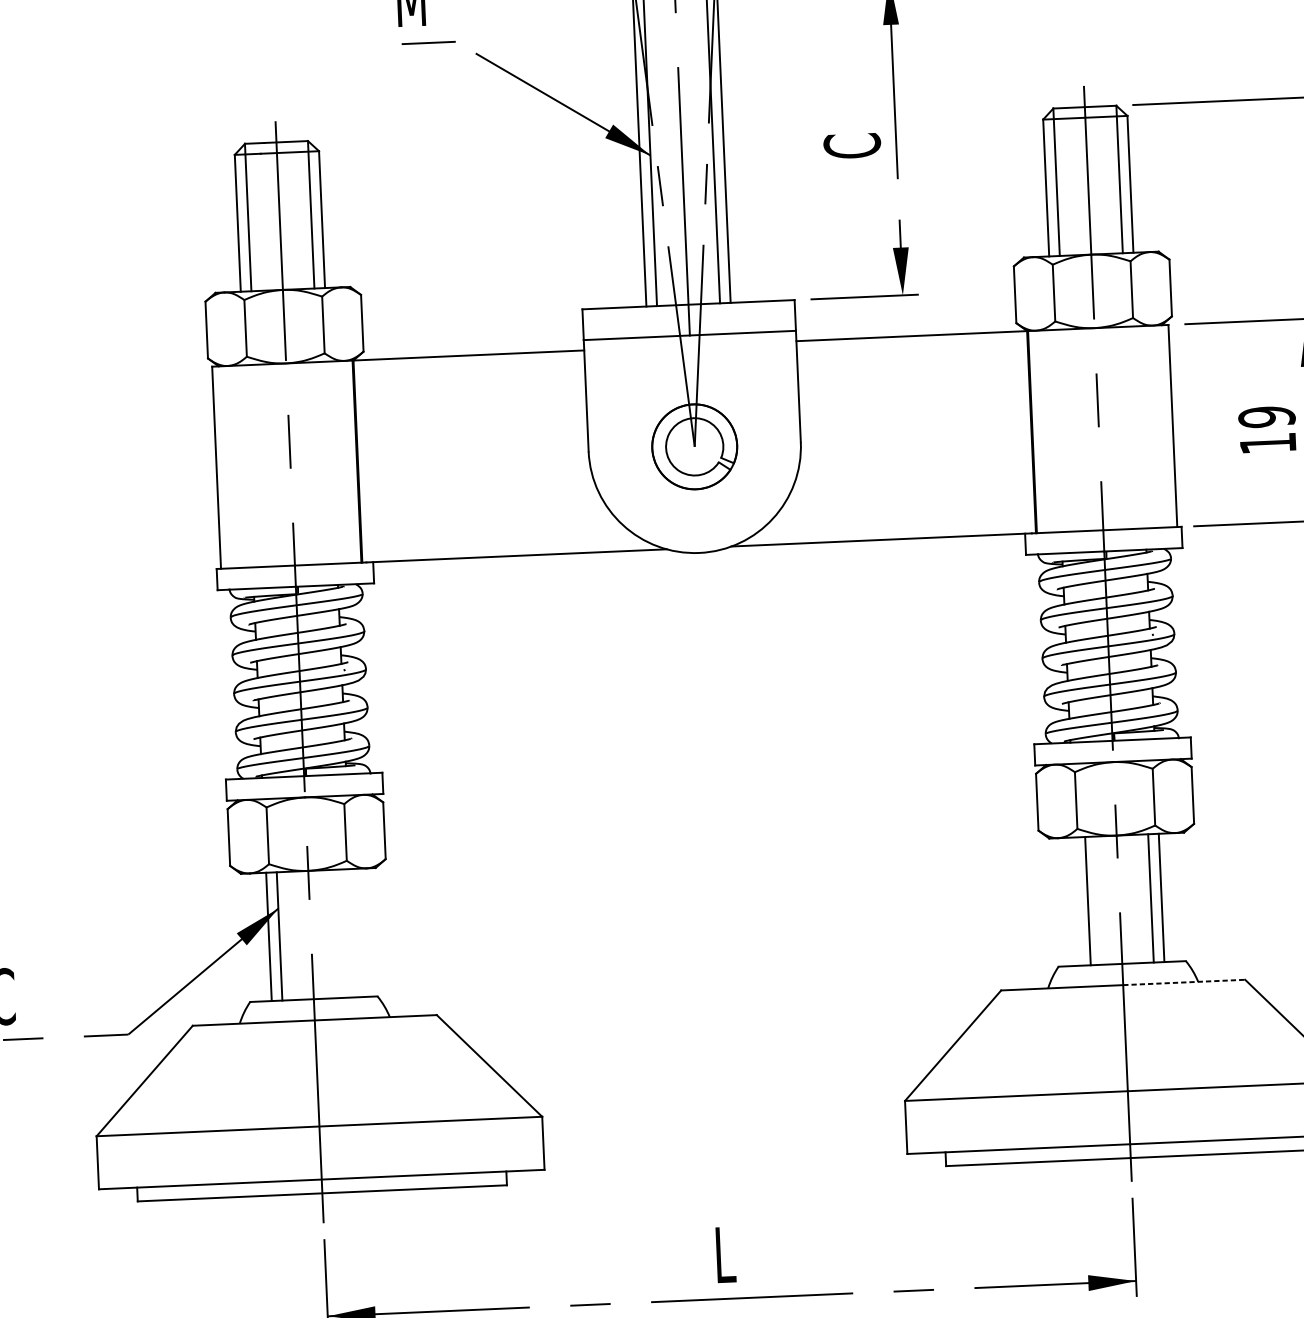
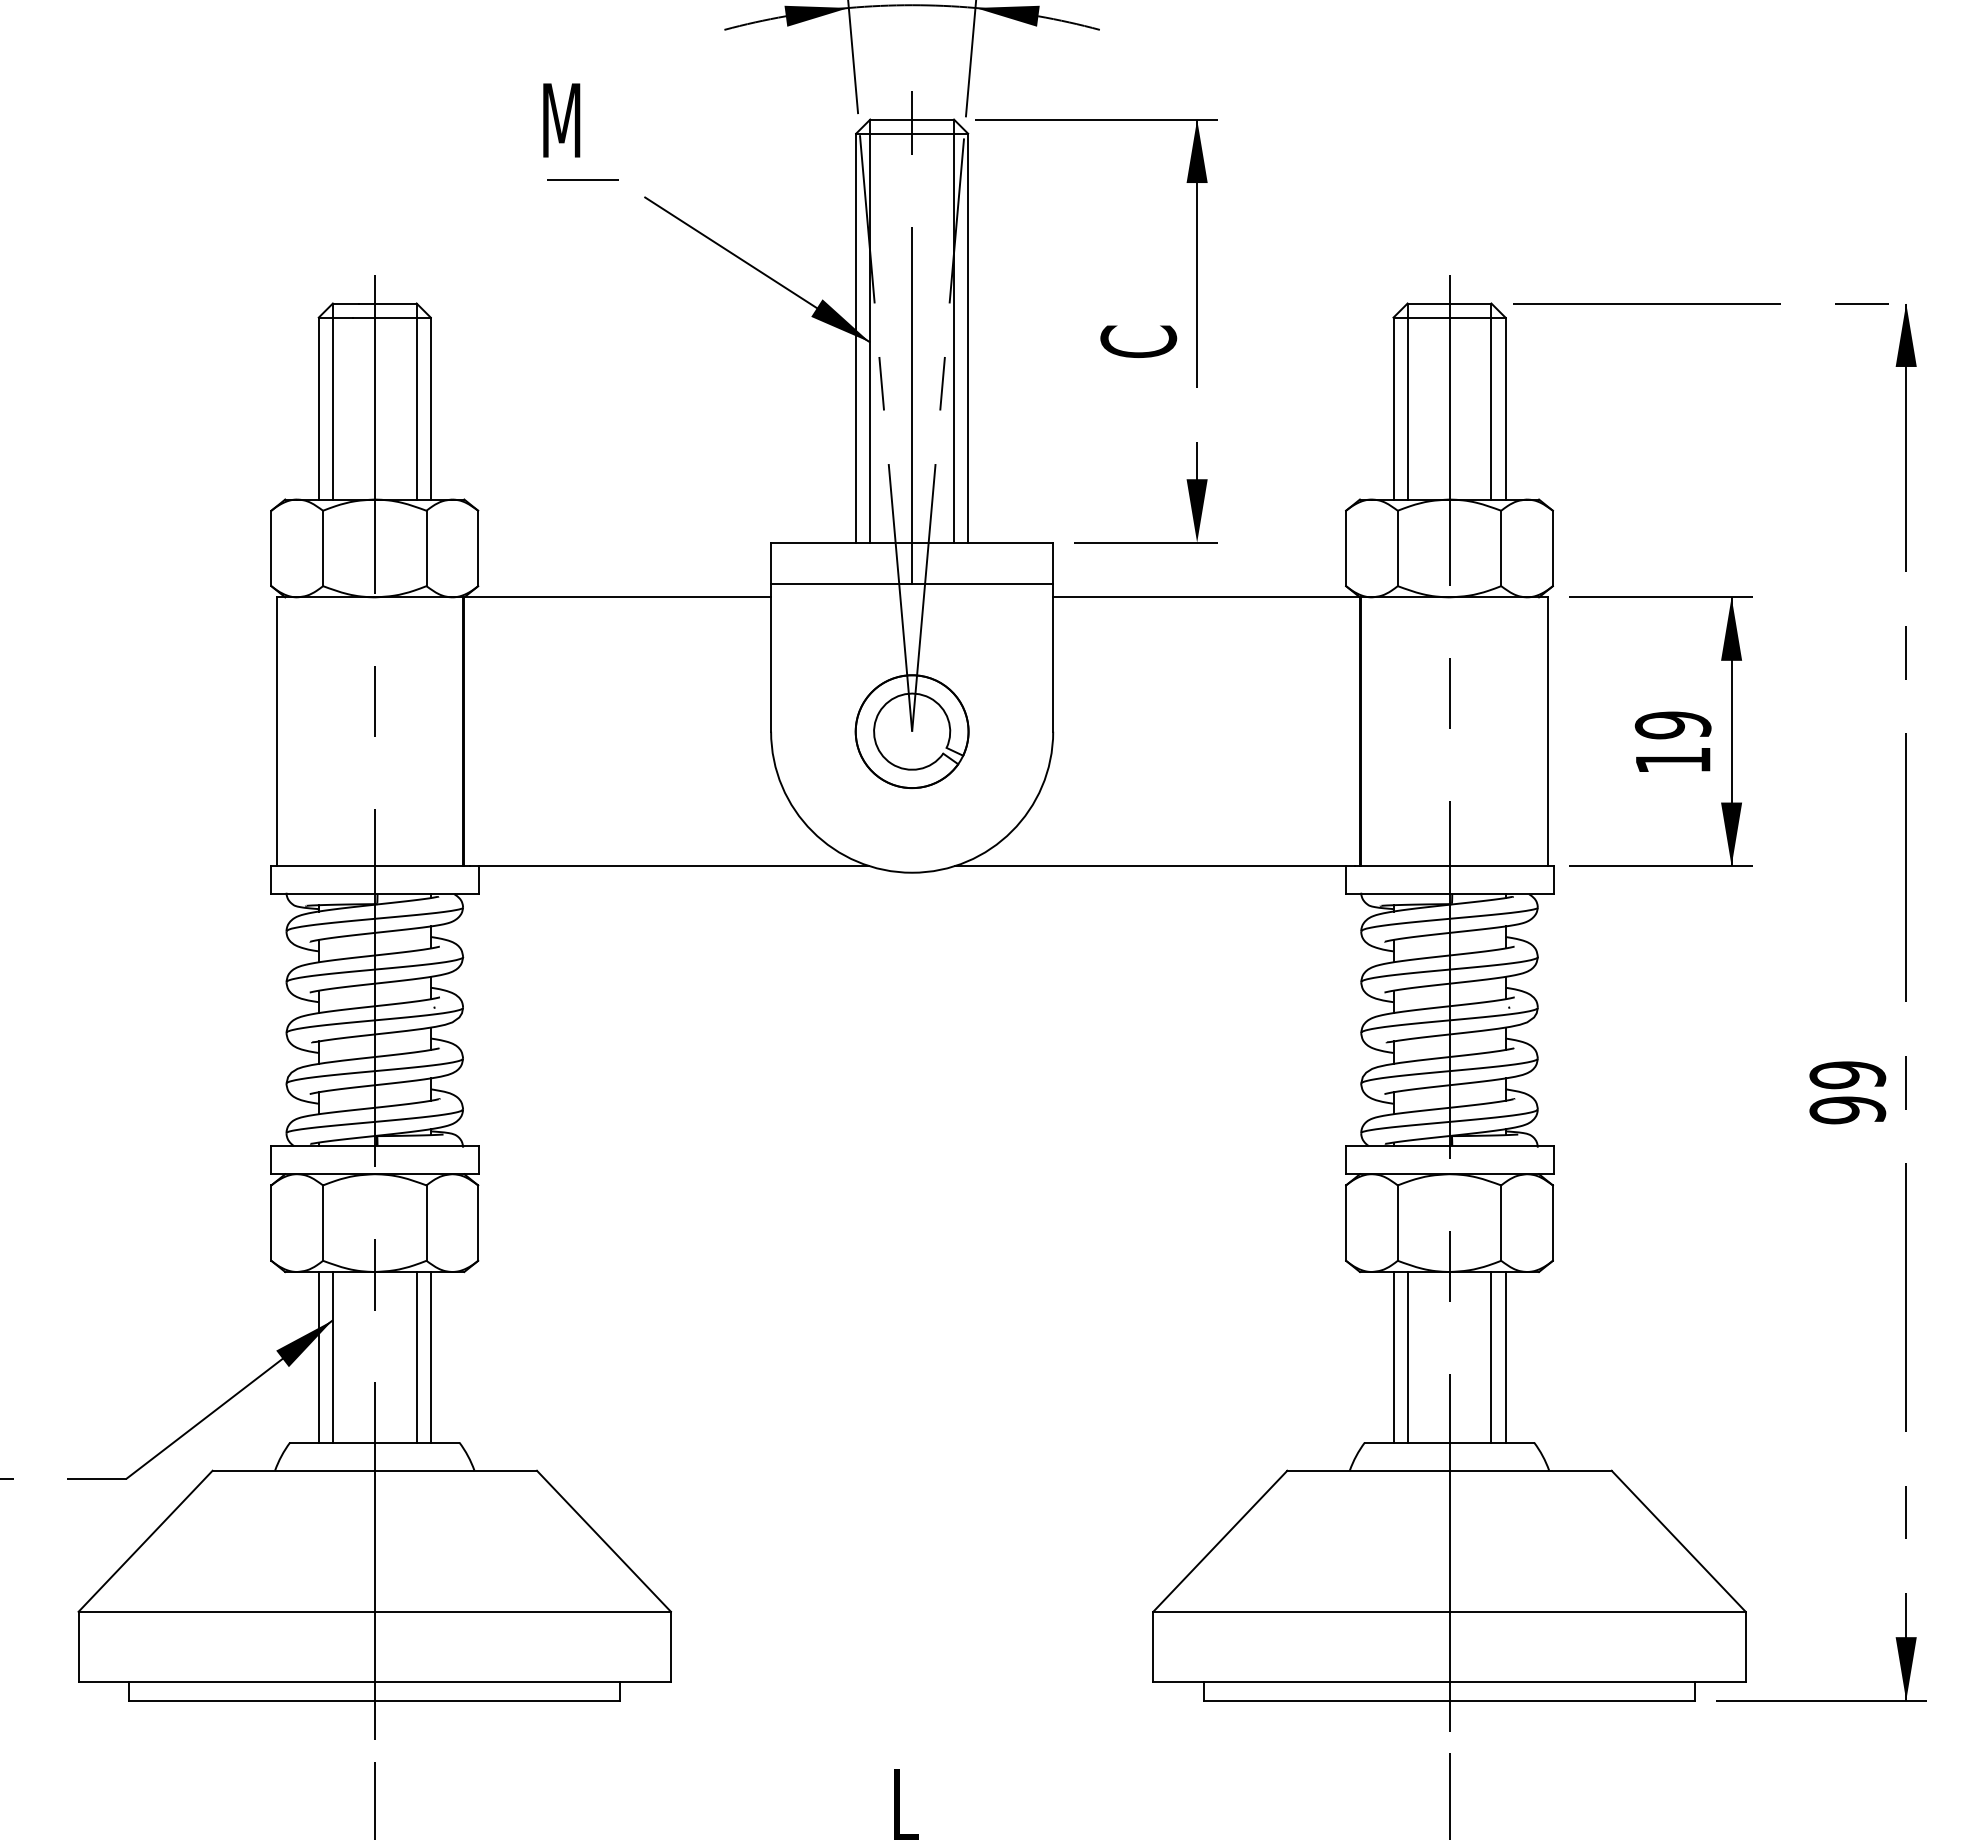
line: (1077, 901) -> (1393, 1357), added
line: (342, 933) -> (416, 1357), added
line: (353, 933) -> (430, 1357), added
line: (1184, 982) -> (1531, 1470), dashed -> solid

